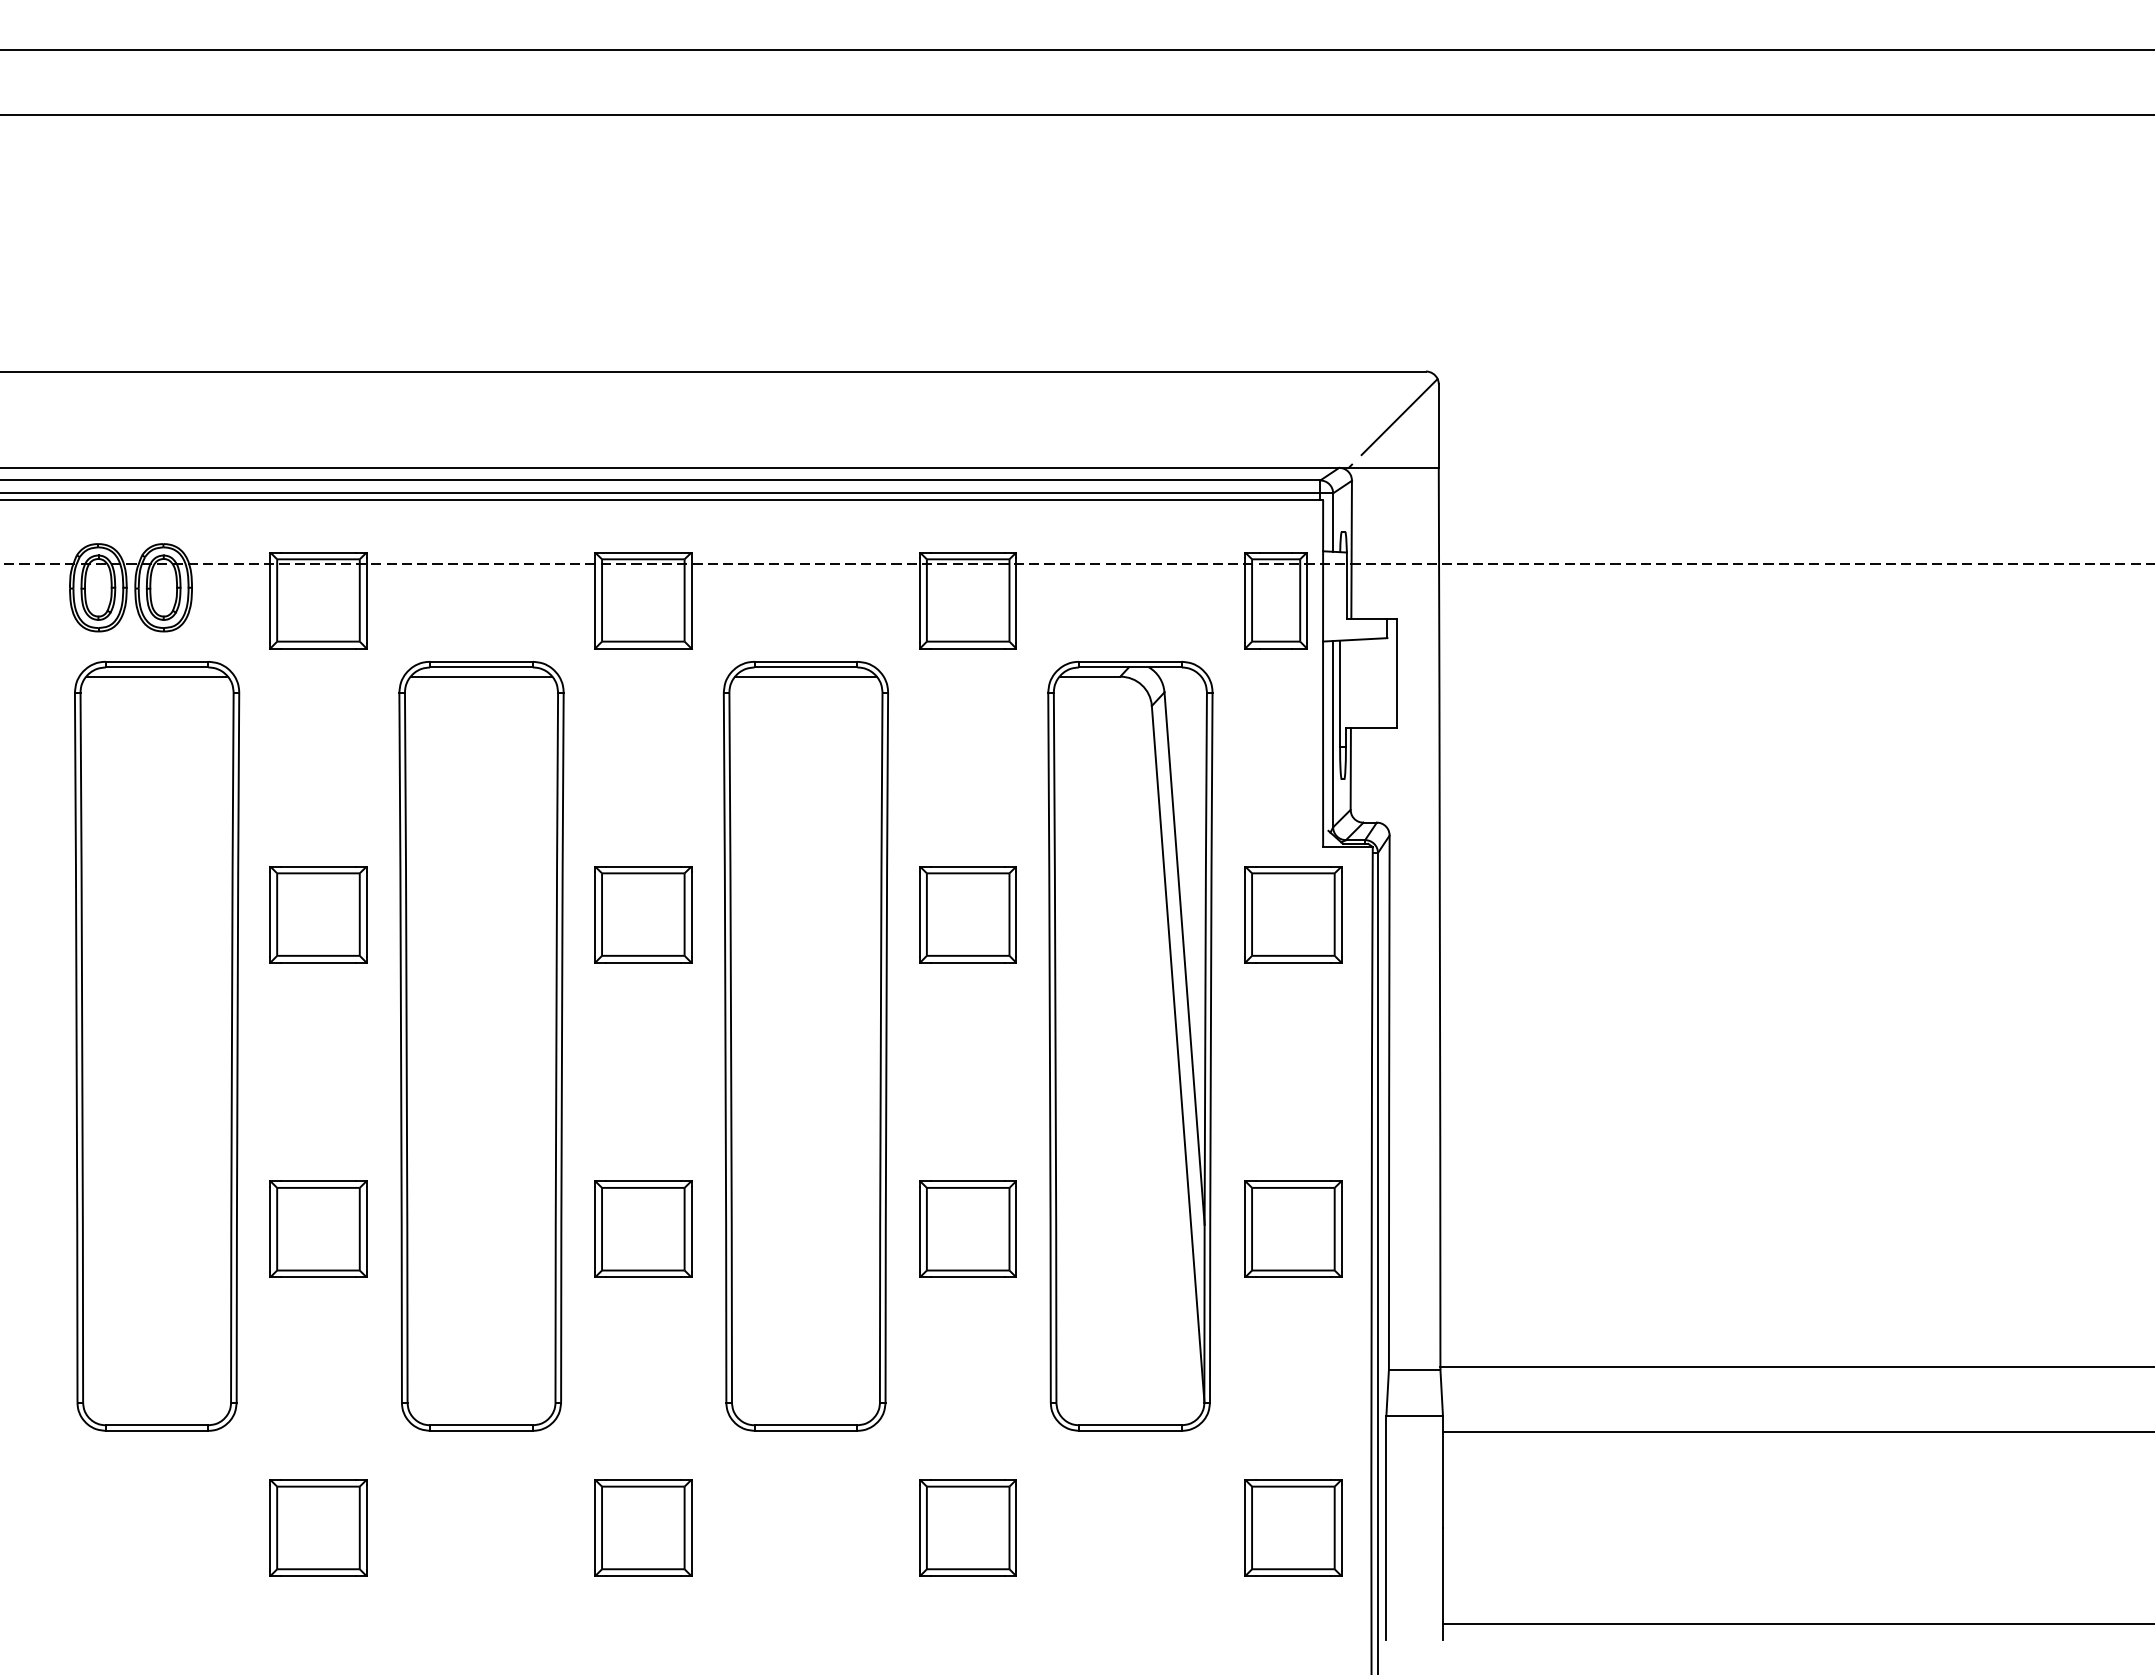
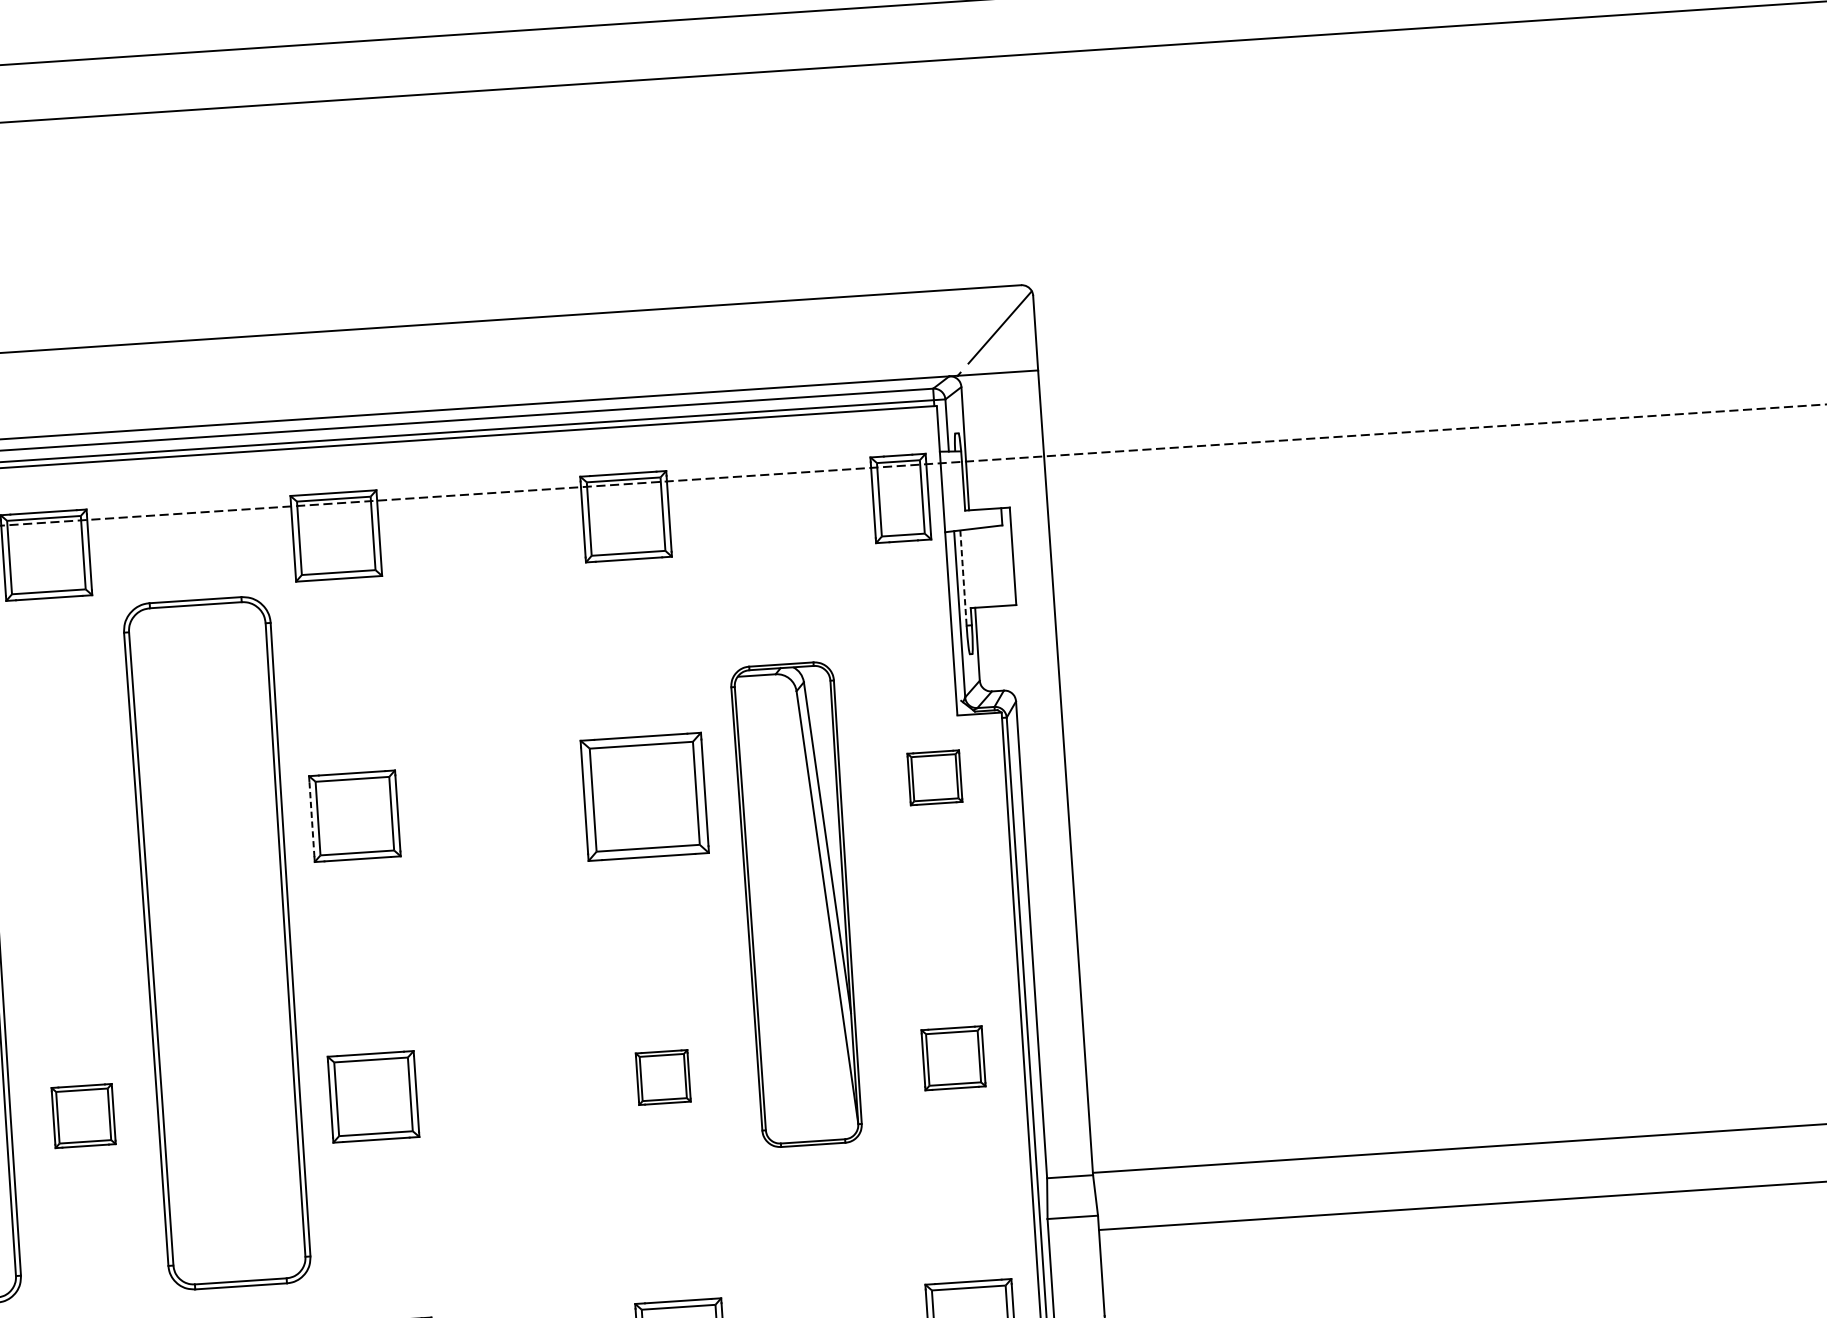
line: (481, 676) -> (196, 613), removed
line: (1340, 694) -> (963, 578), solid -> dashed
part: (318, 914) -> (65, 835), removed
line: (595, 914) -> (312, 818), solid -> dashed
part: (967, 914) -> (644, 796), size x1.4
part: (1293, 914) -> (934, 777), size x0.6
part: (1130, 1045) -> (797, 904), size x0.7
part: (805, 1046) -> (507, 924), removed
part: (318, 1228) -> (83, 1115), size x0.7
part: (967, 1228) -> (662, 1077), size x0.6
part: (1293, 1228) -> (953, 1057), size x0.7

